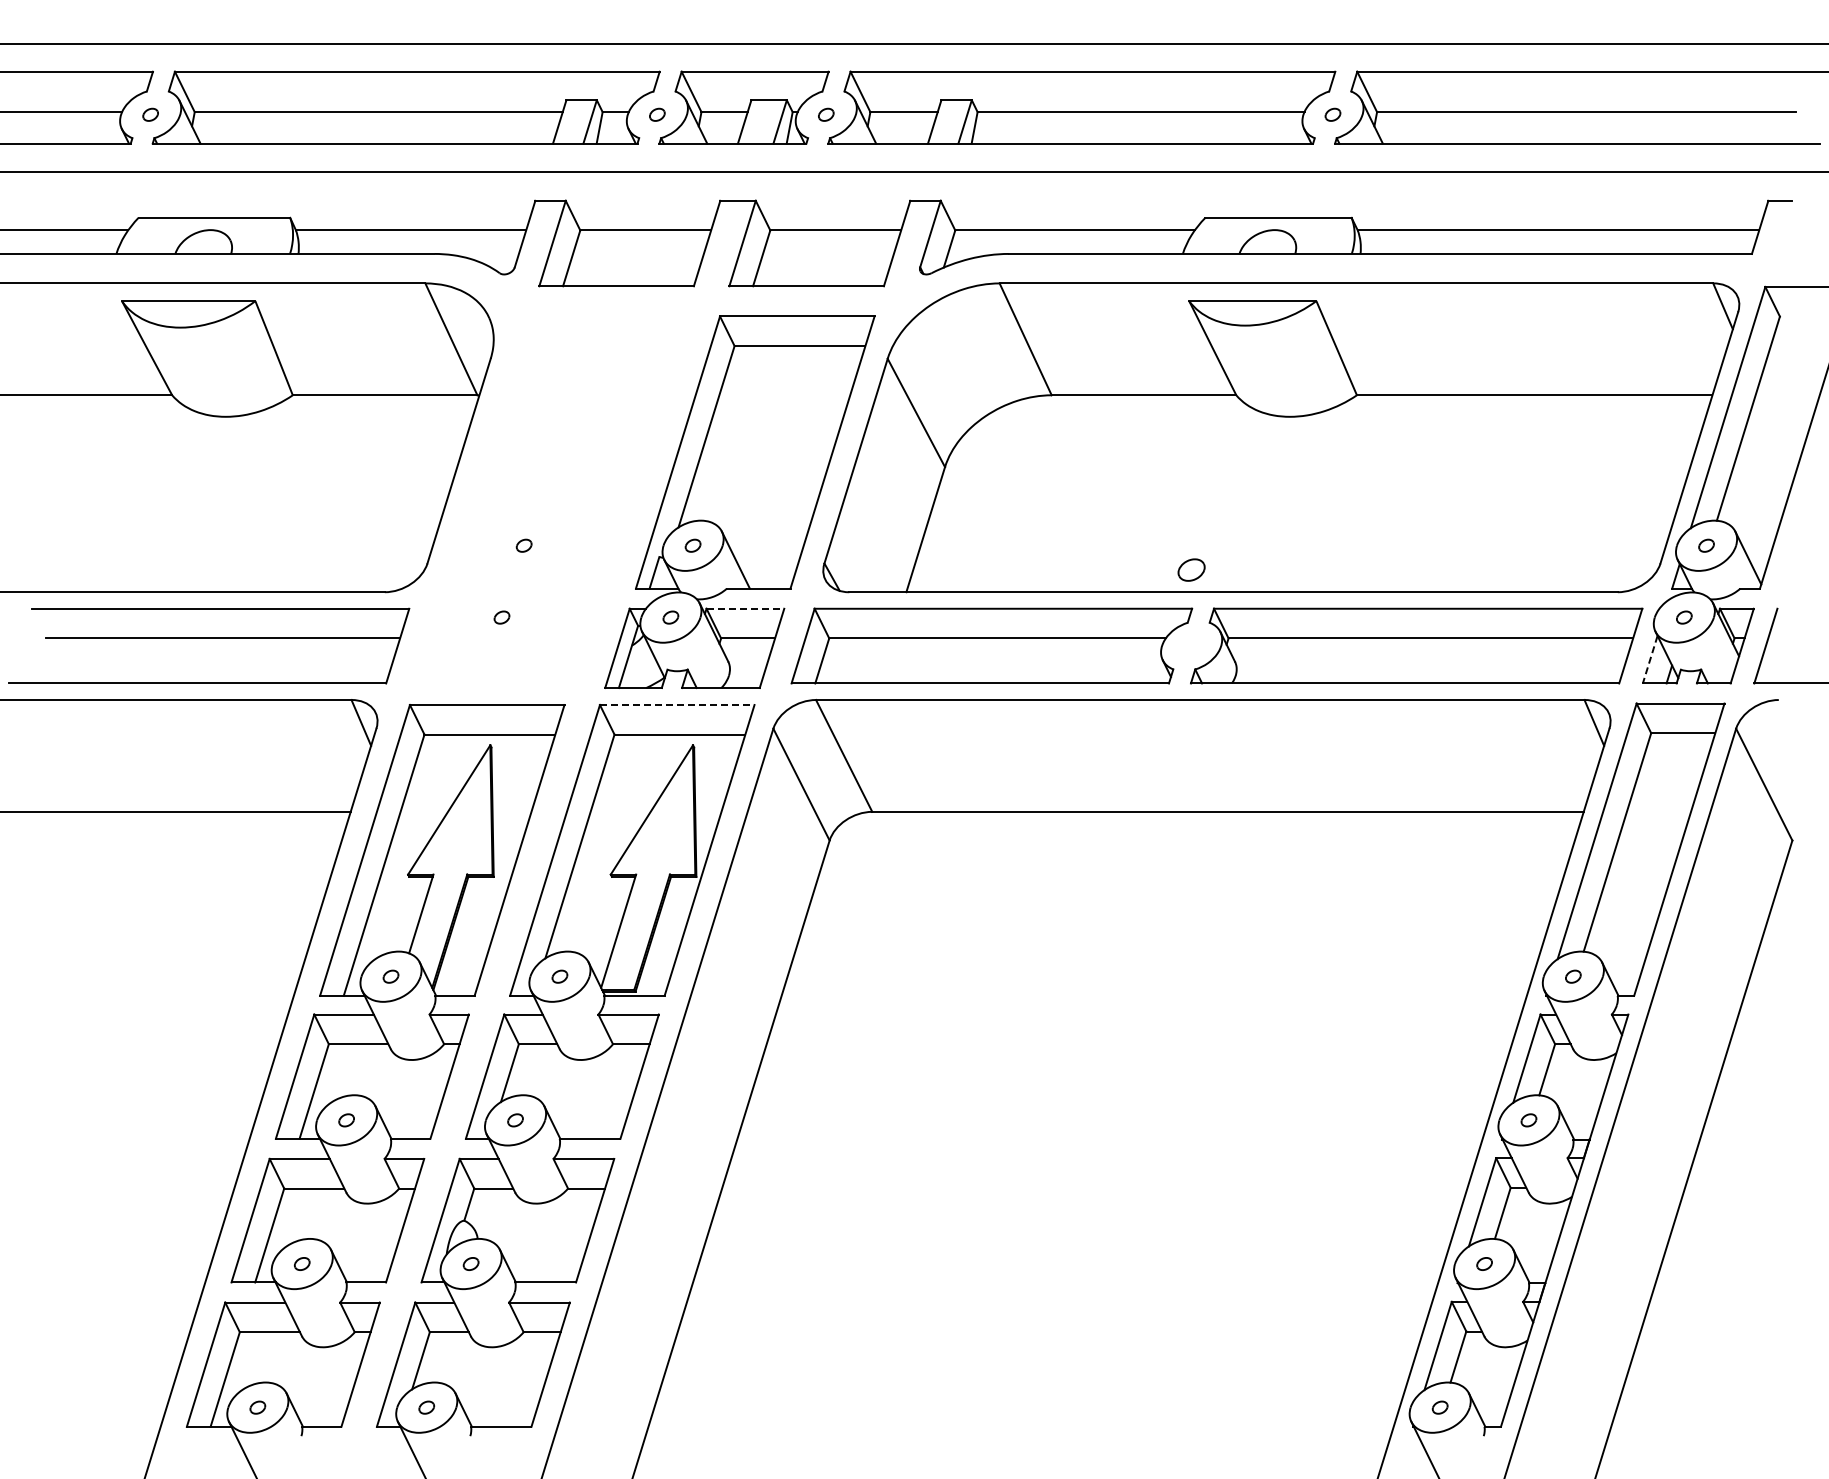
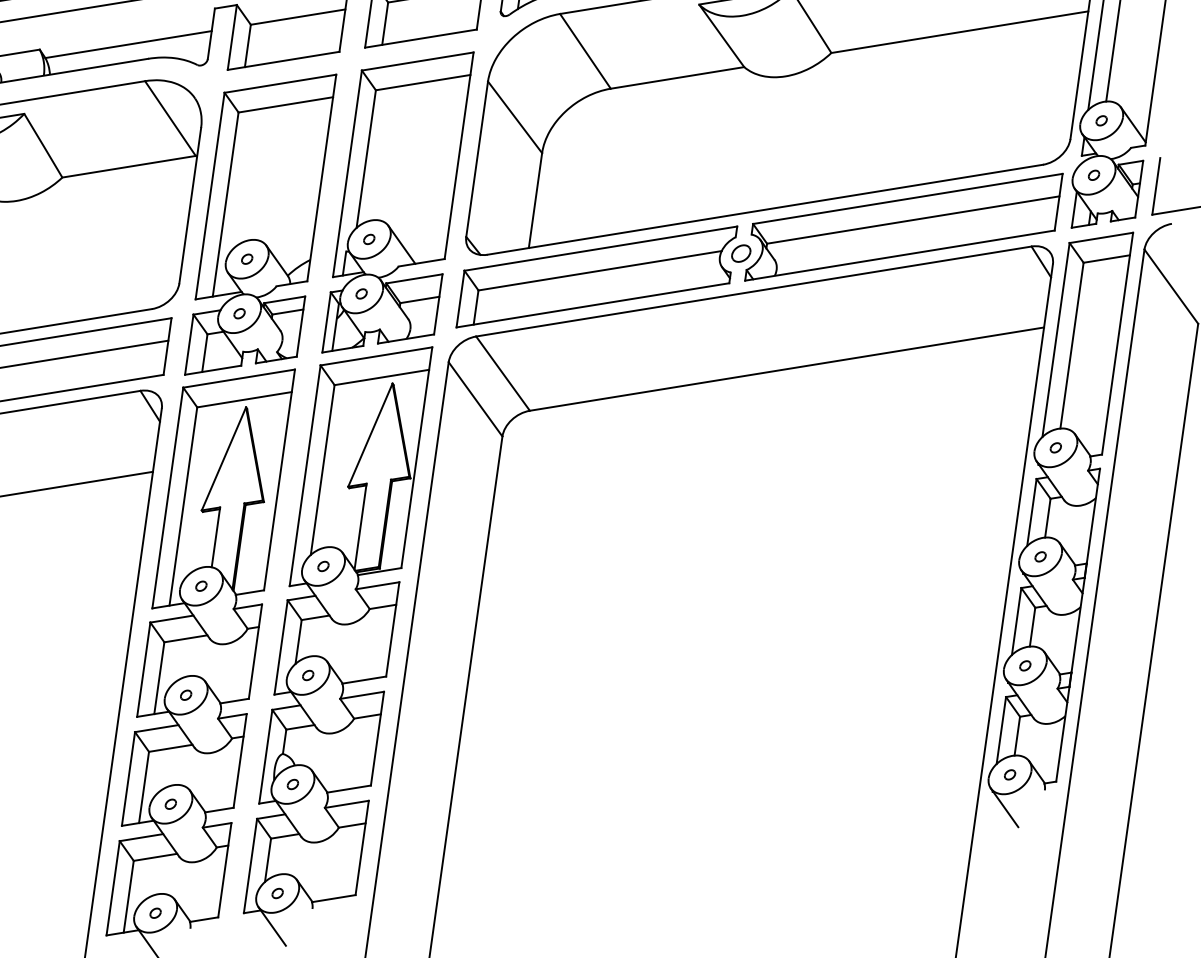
part: (549, 502) -> (260, 224), added
part: (1191, 569) -> (741, 253), moved
line: (745, 608) -> (414, 278), dashed -> solid
line: (1650, 659) -> (1074, 209), dashed -> solid
line: (677, 705) -> (376, 356), dashed -> solid

